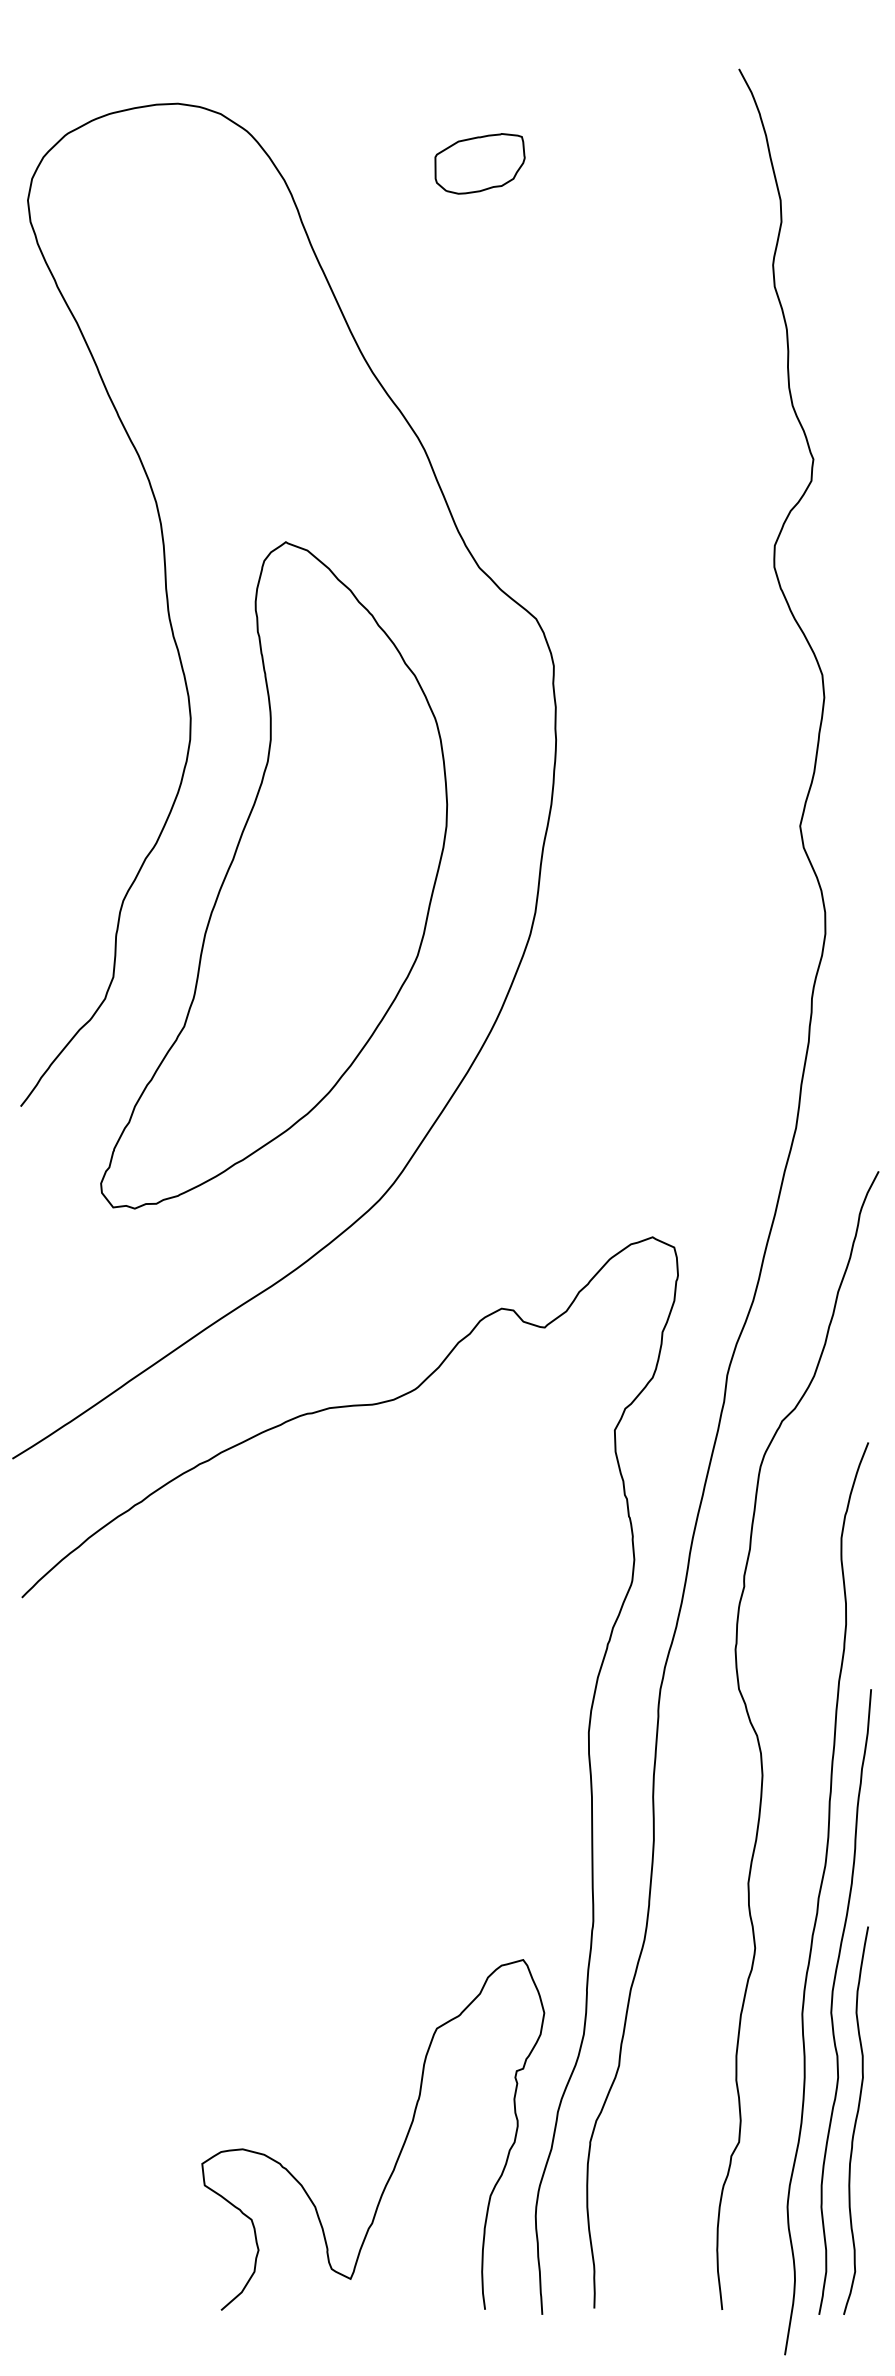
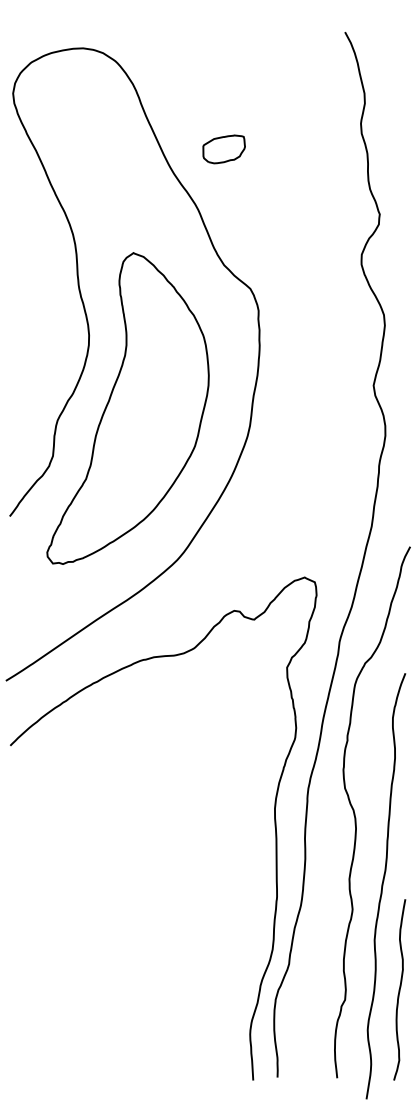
part: (478, 164) -> (223, 149), moved
curve: (834, 2002) -> (389, 934), removed
curve: (401, 2143) -> (187, 1000), removed

